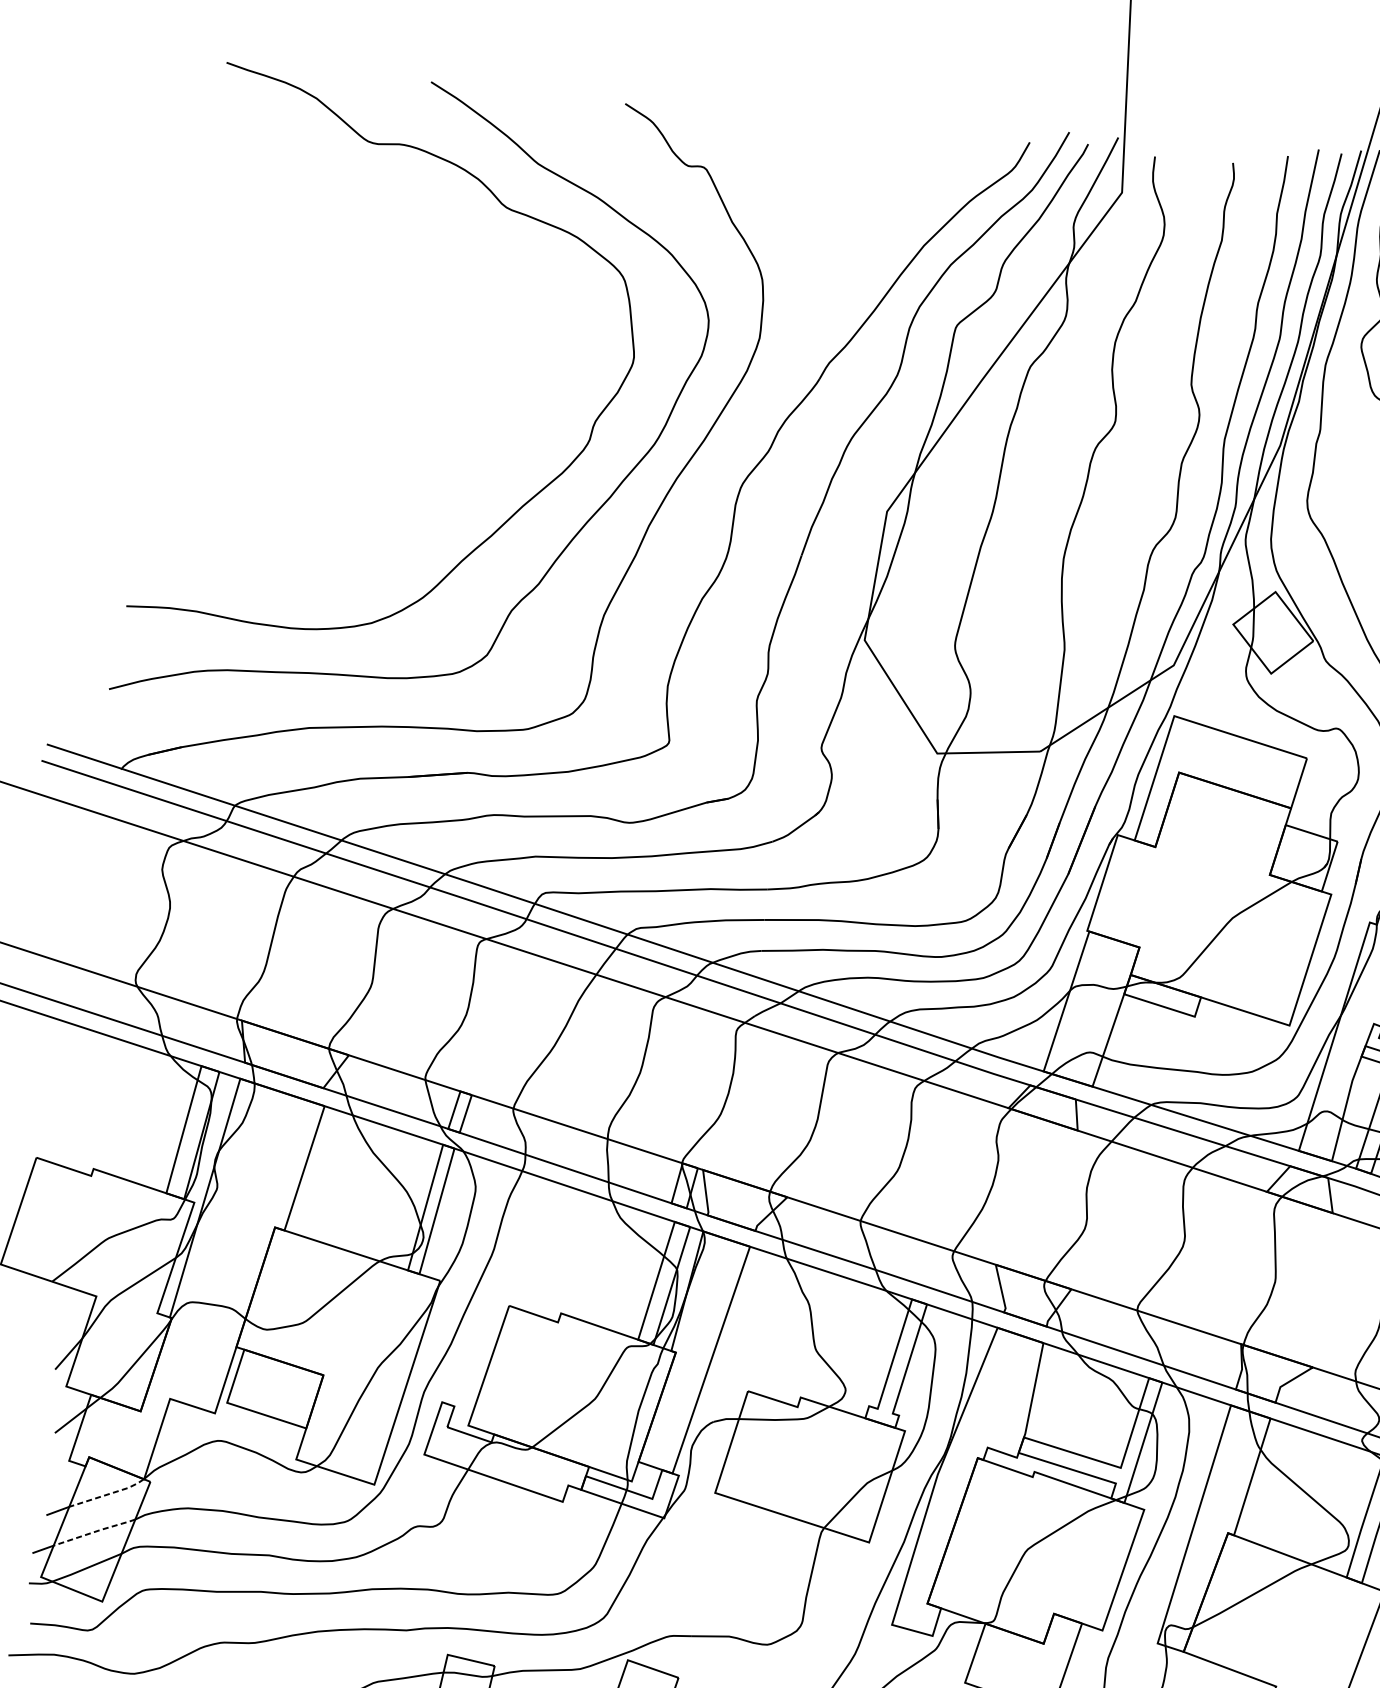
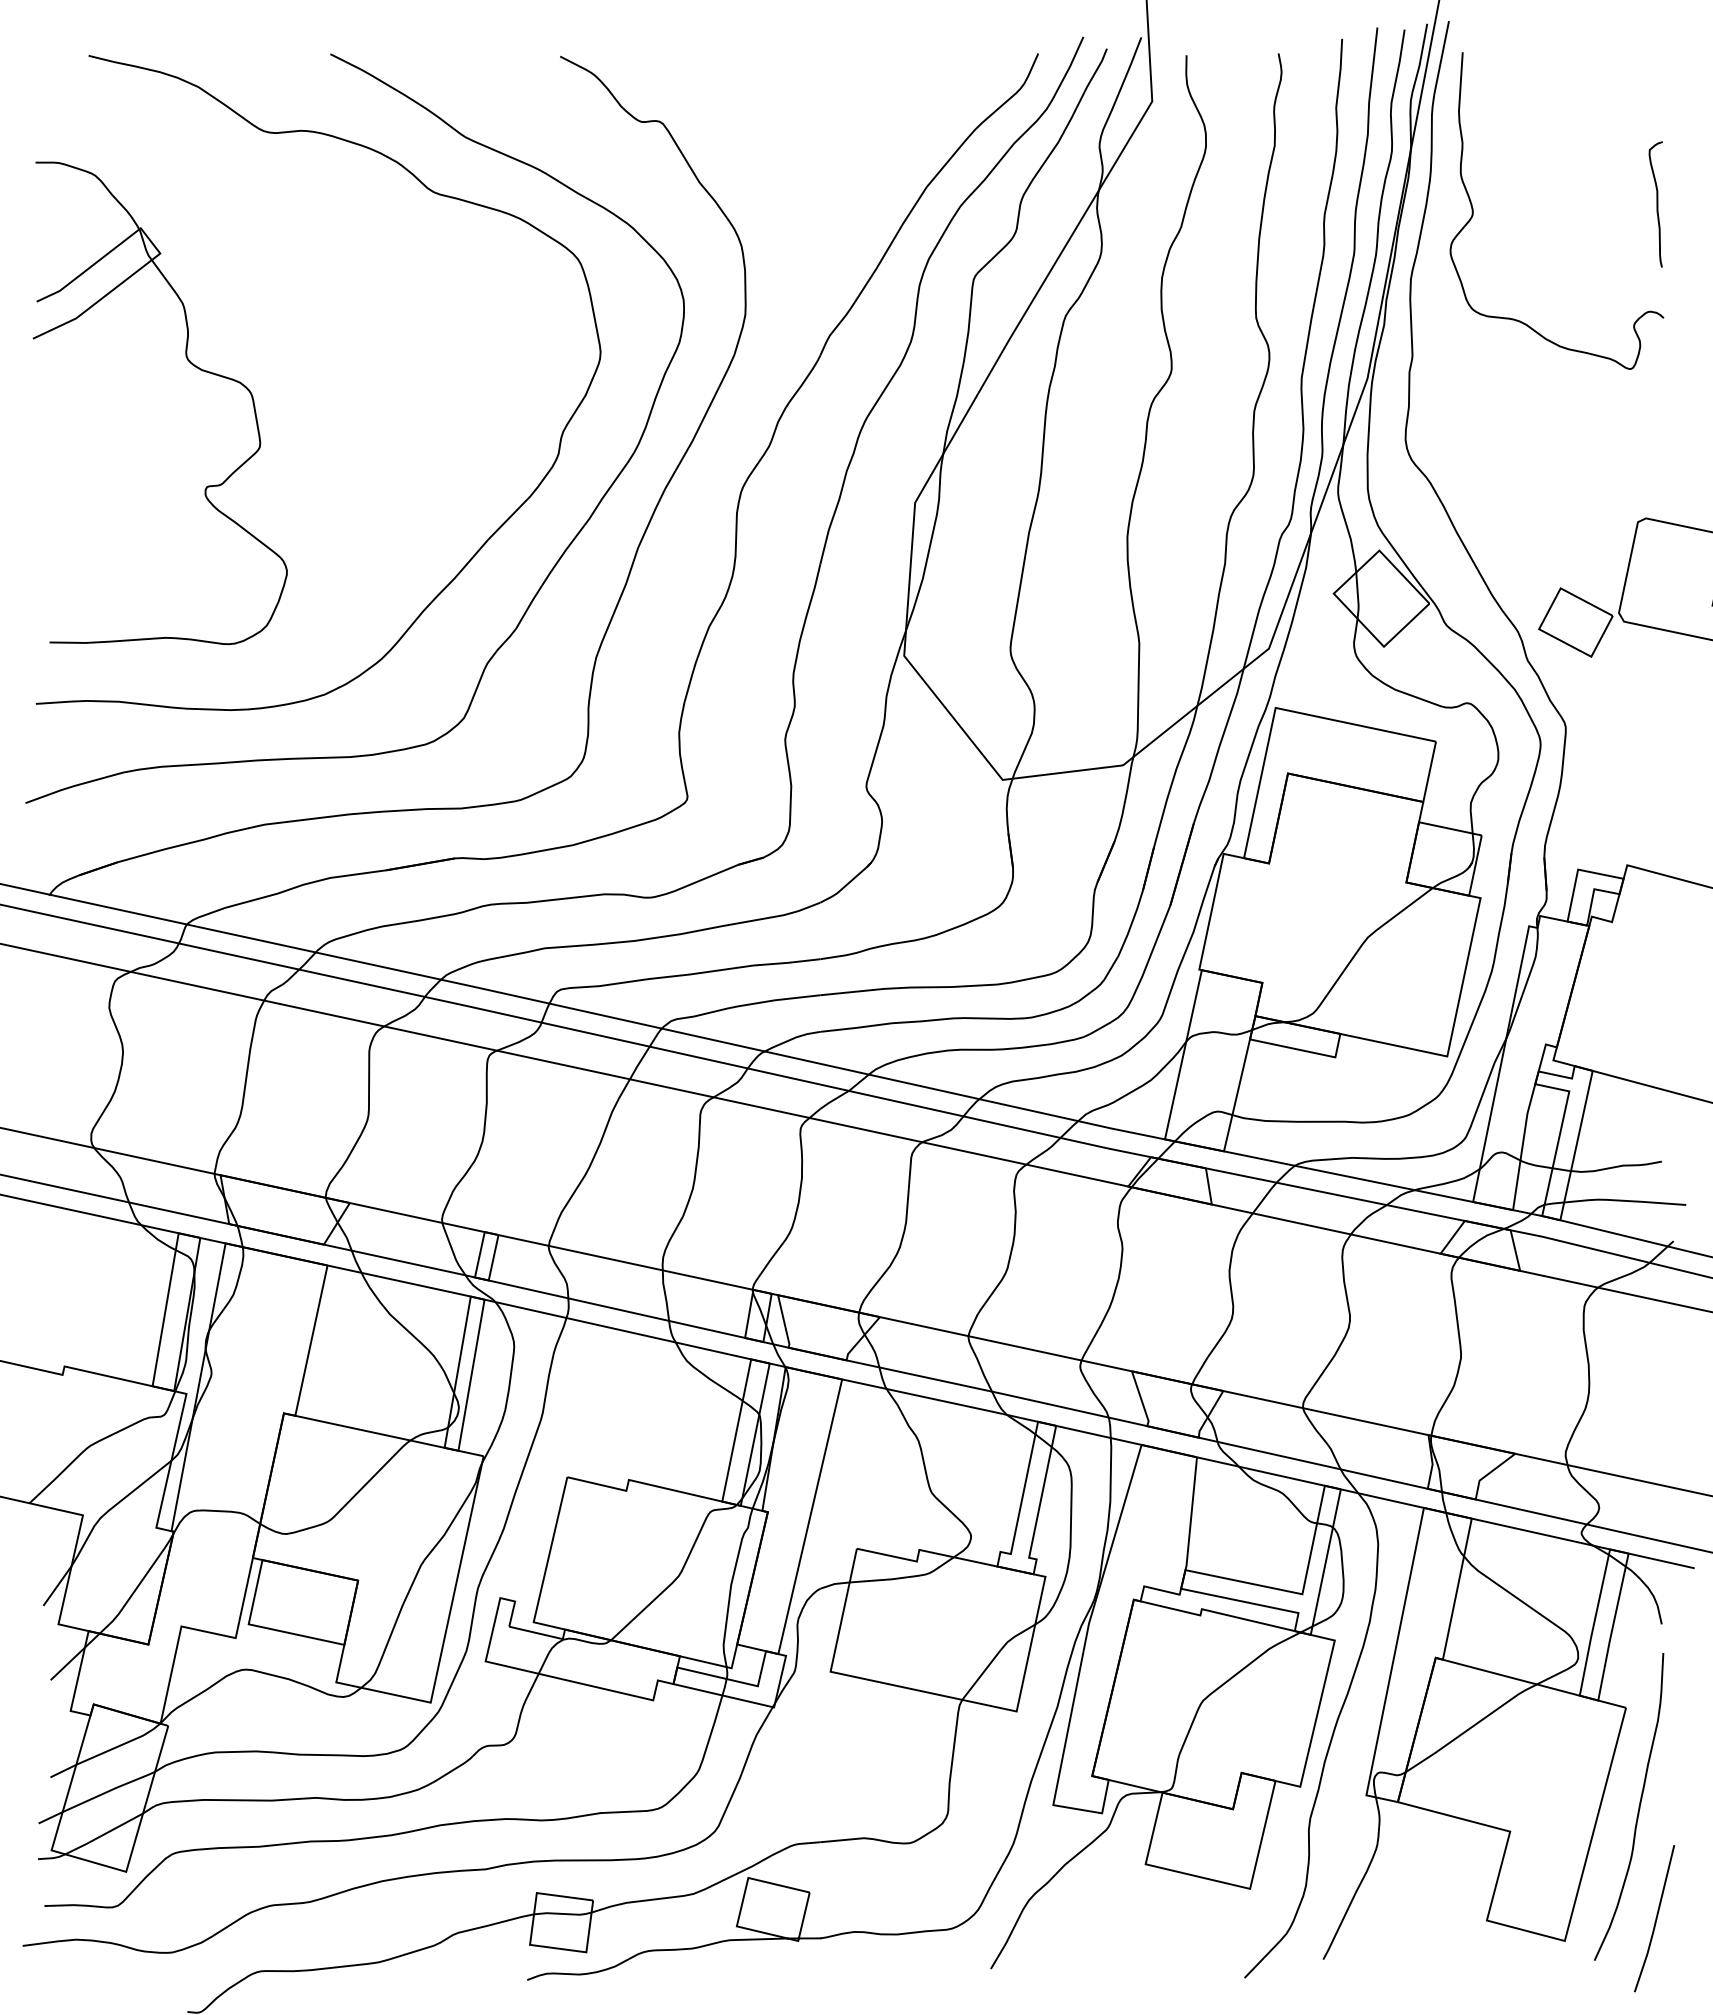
part: (288, 334) -> (193, 366), added
line: (108, 1494) -> (120, 1745), dashed -> solid
line: (95, 1531) -> (109, 1790), dashed -> solid

